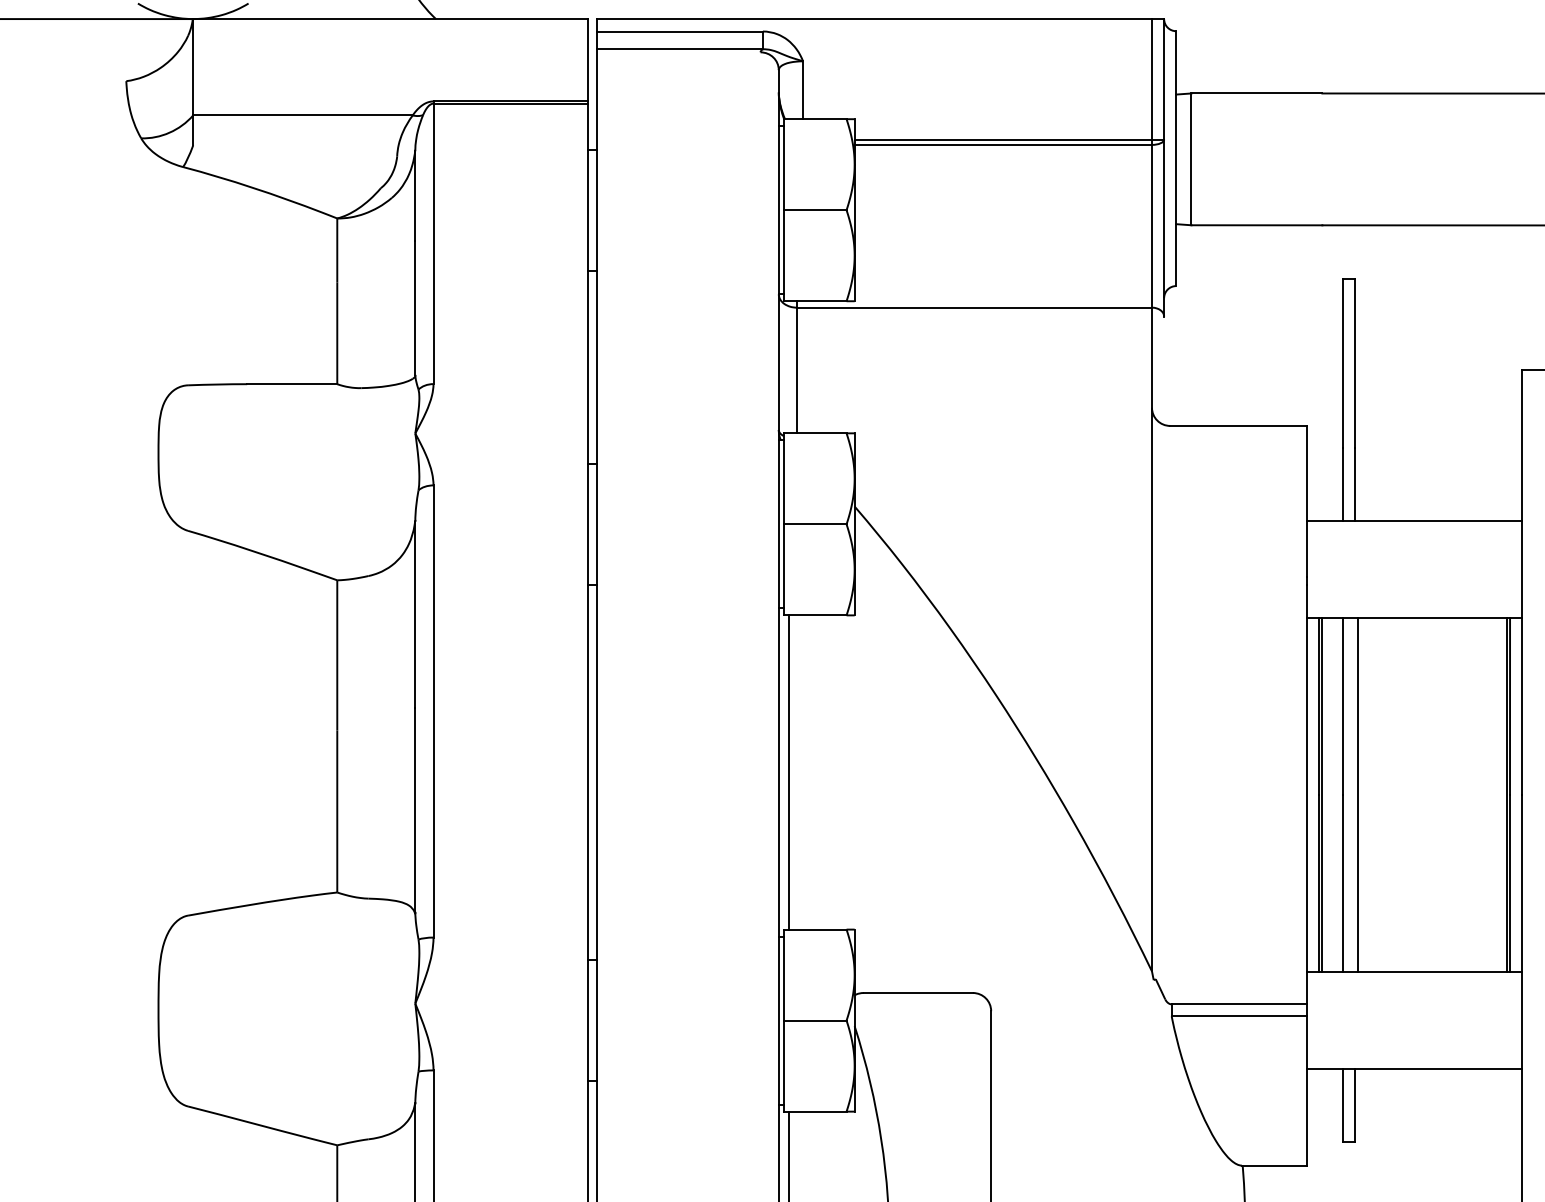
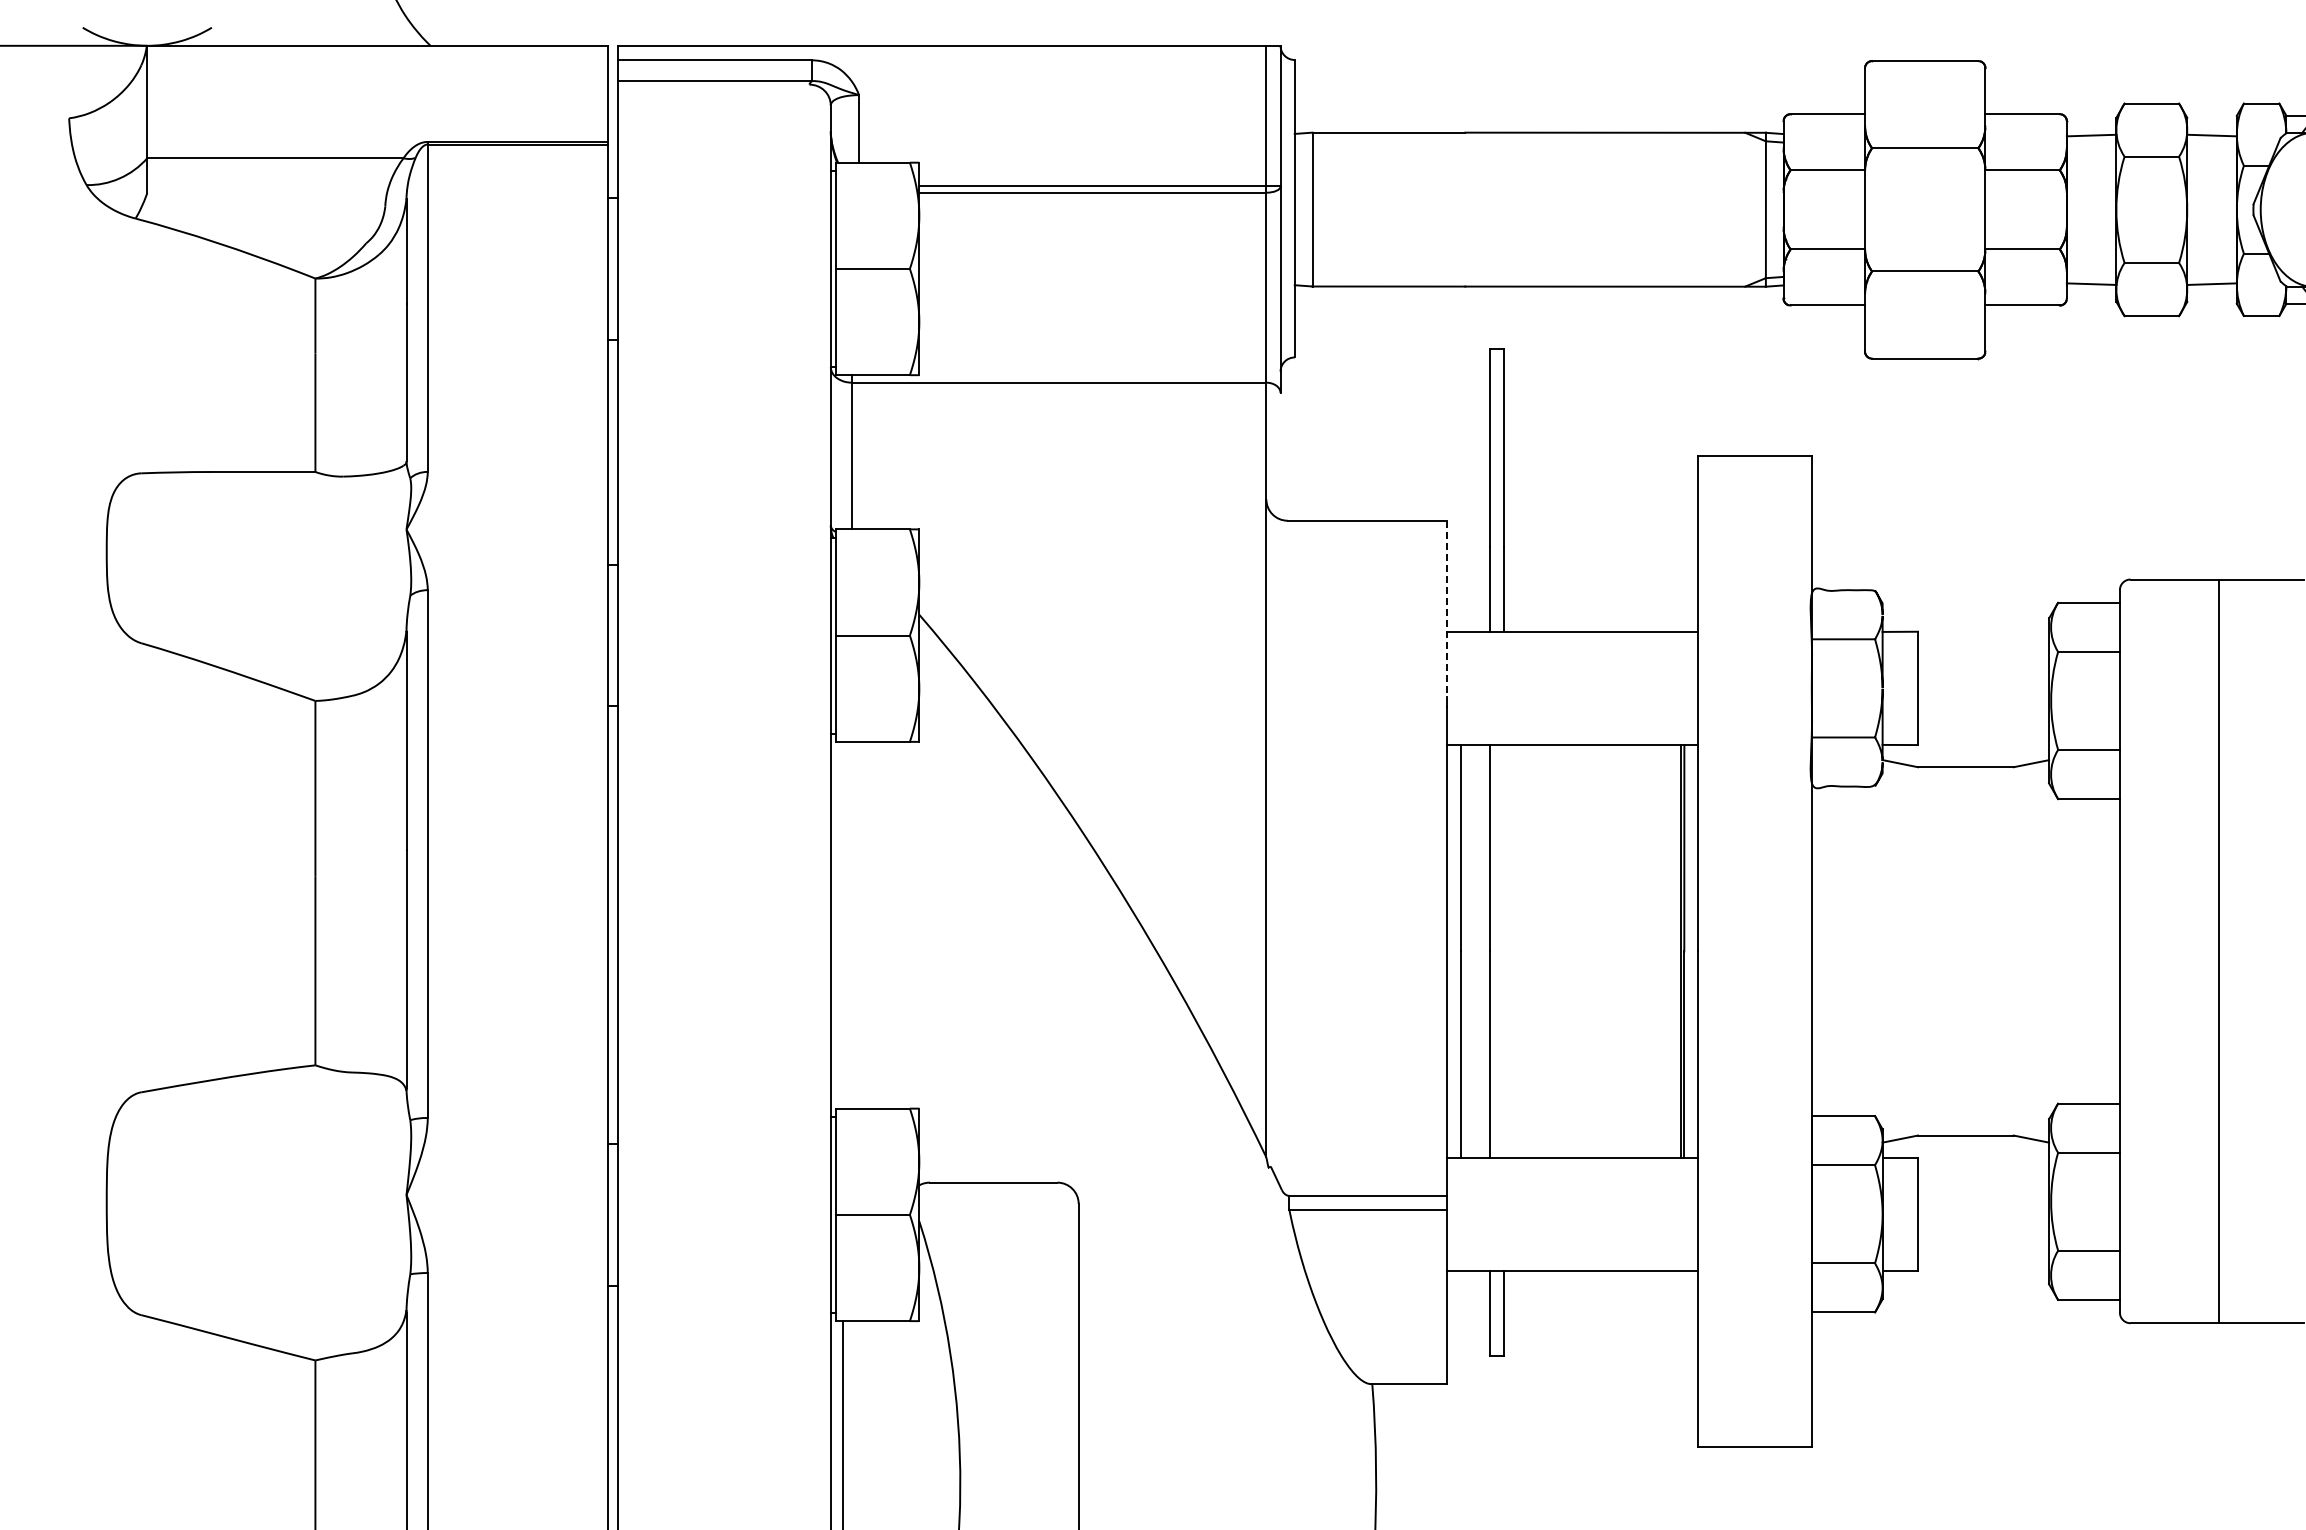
line: (1307, 501) -> (1447, 609), solid -> dashed
line: (788, 771) -> (842, 924), removed
line: (1321, 794) -> (1464, 951), removed
line: (1358, 794) -> (1507, 951), removed

